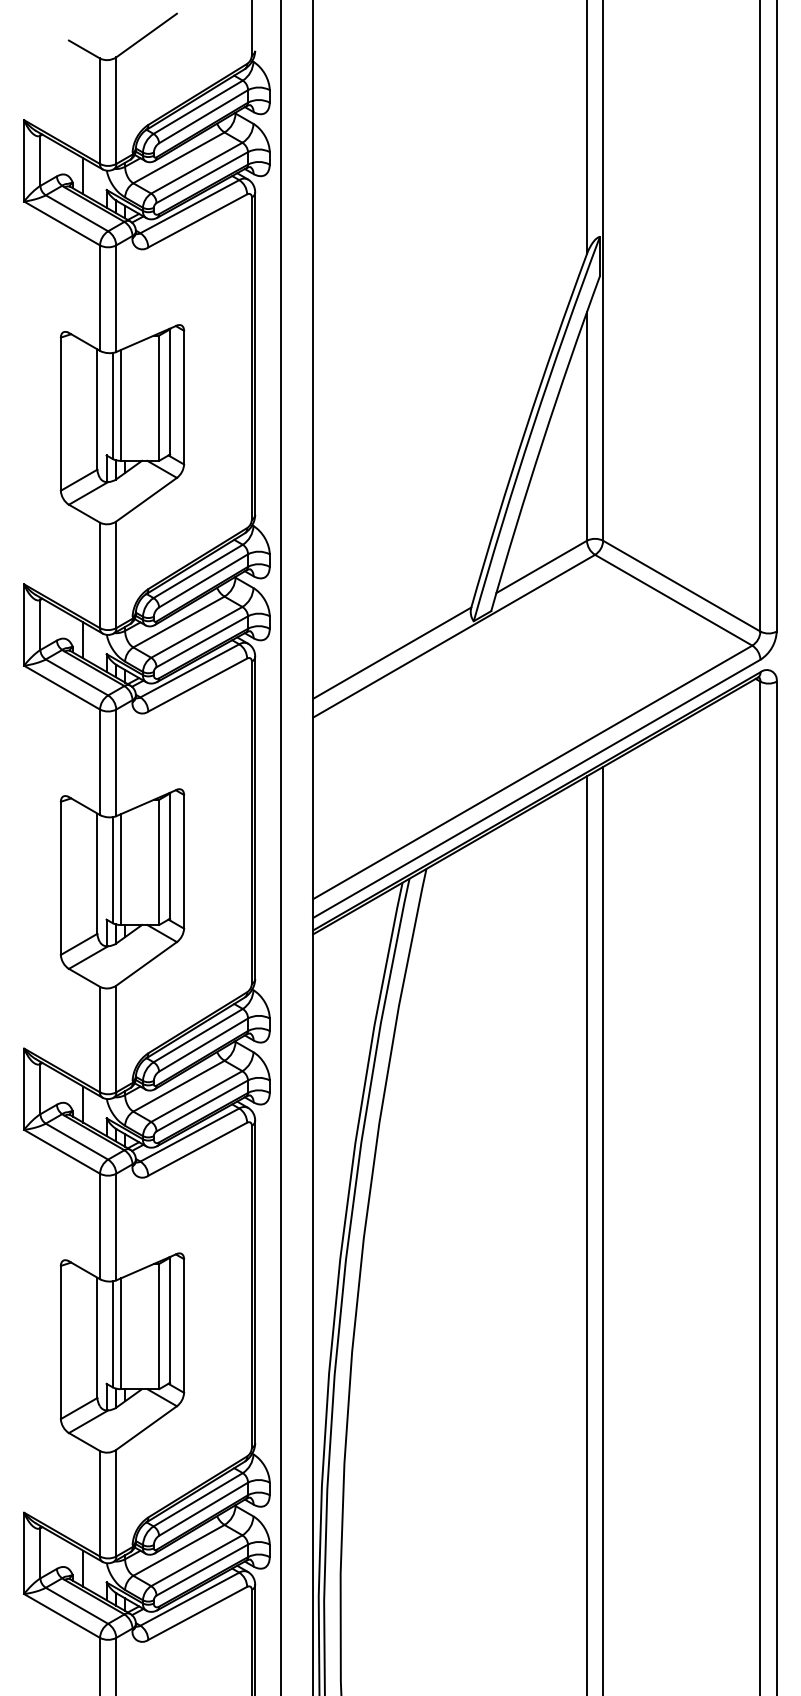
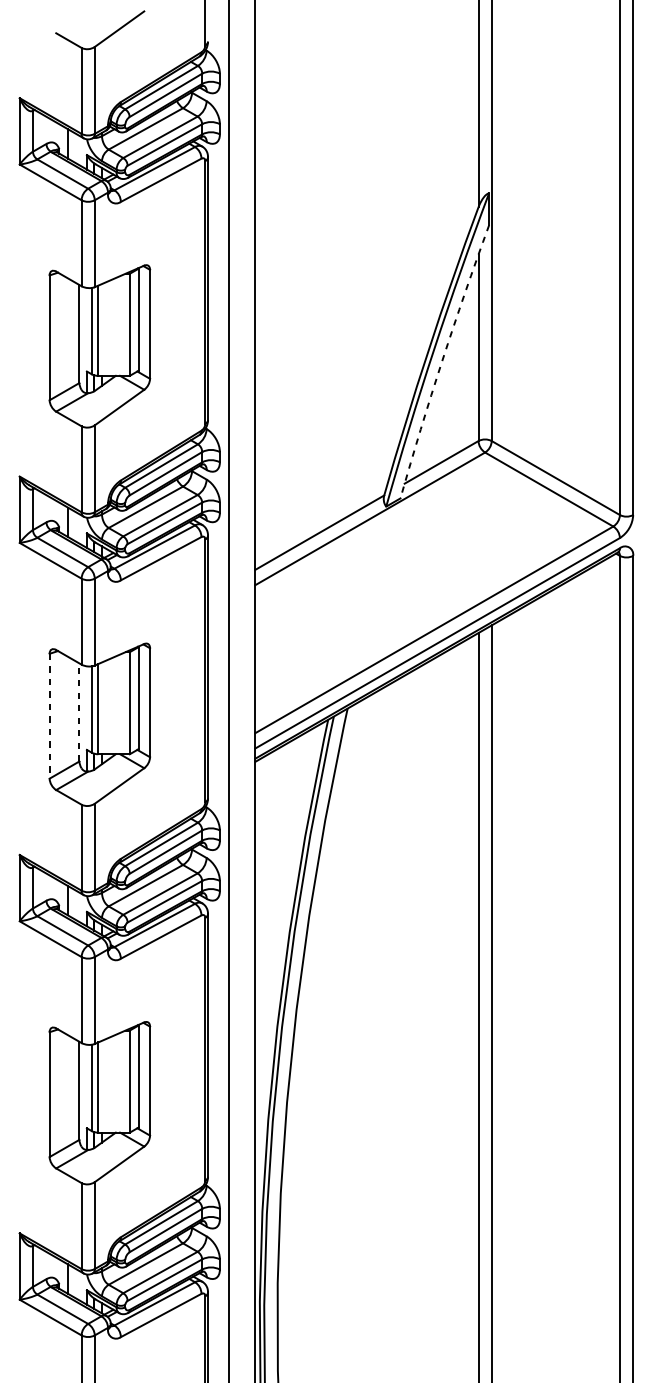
arc: (542, 442) -> (442, 360), solid -> dashed
line: (97, 873) -> (79, 712), solid -> dashed
line: (60, 878) -> (49, 716), solid -> dashed

